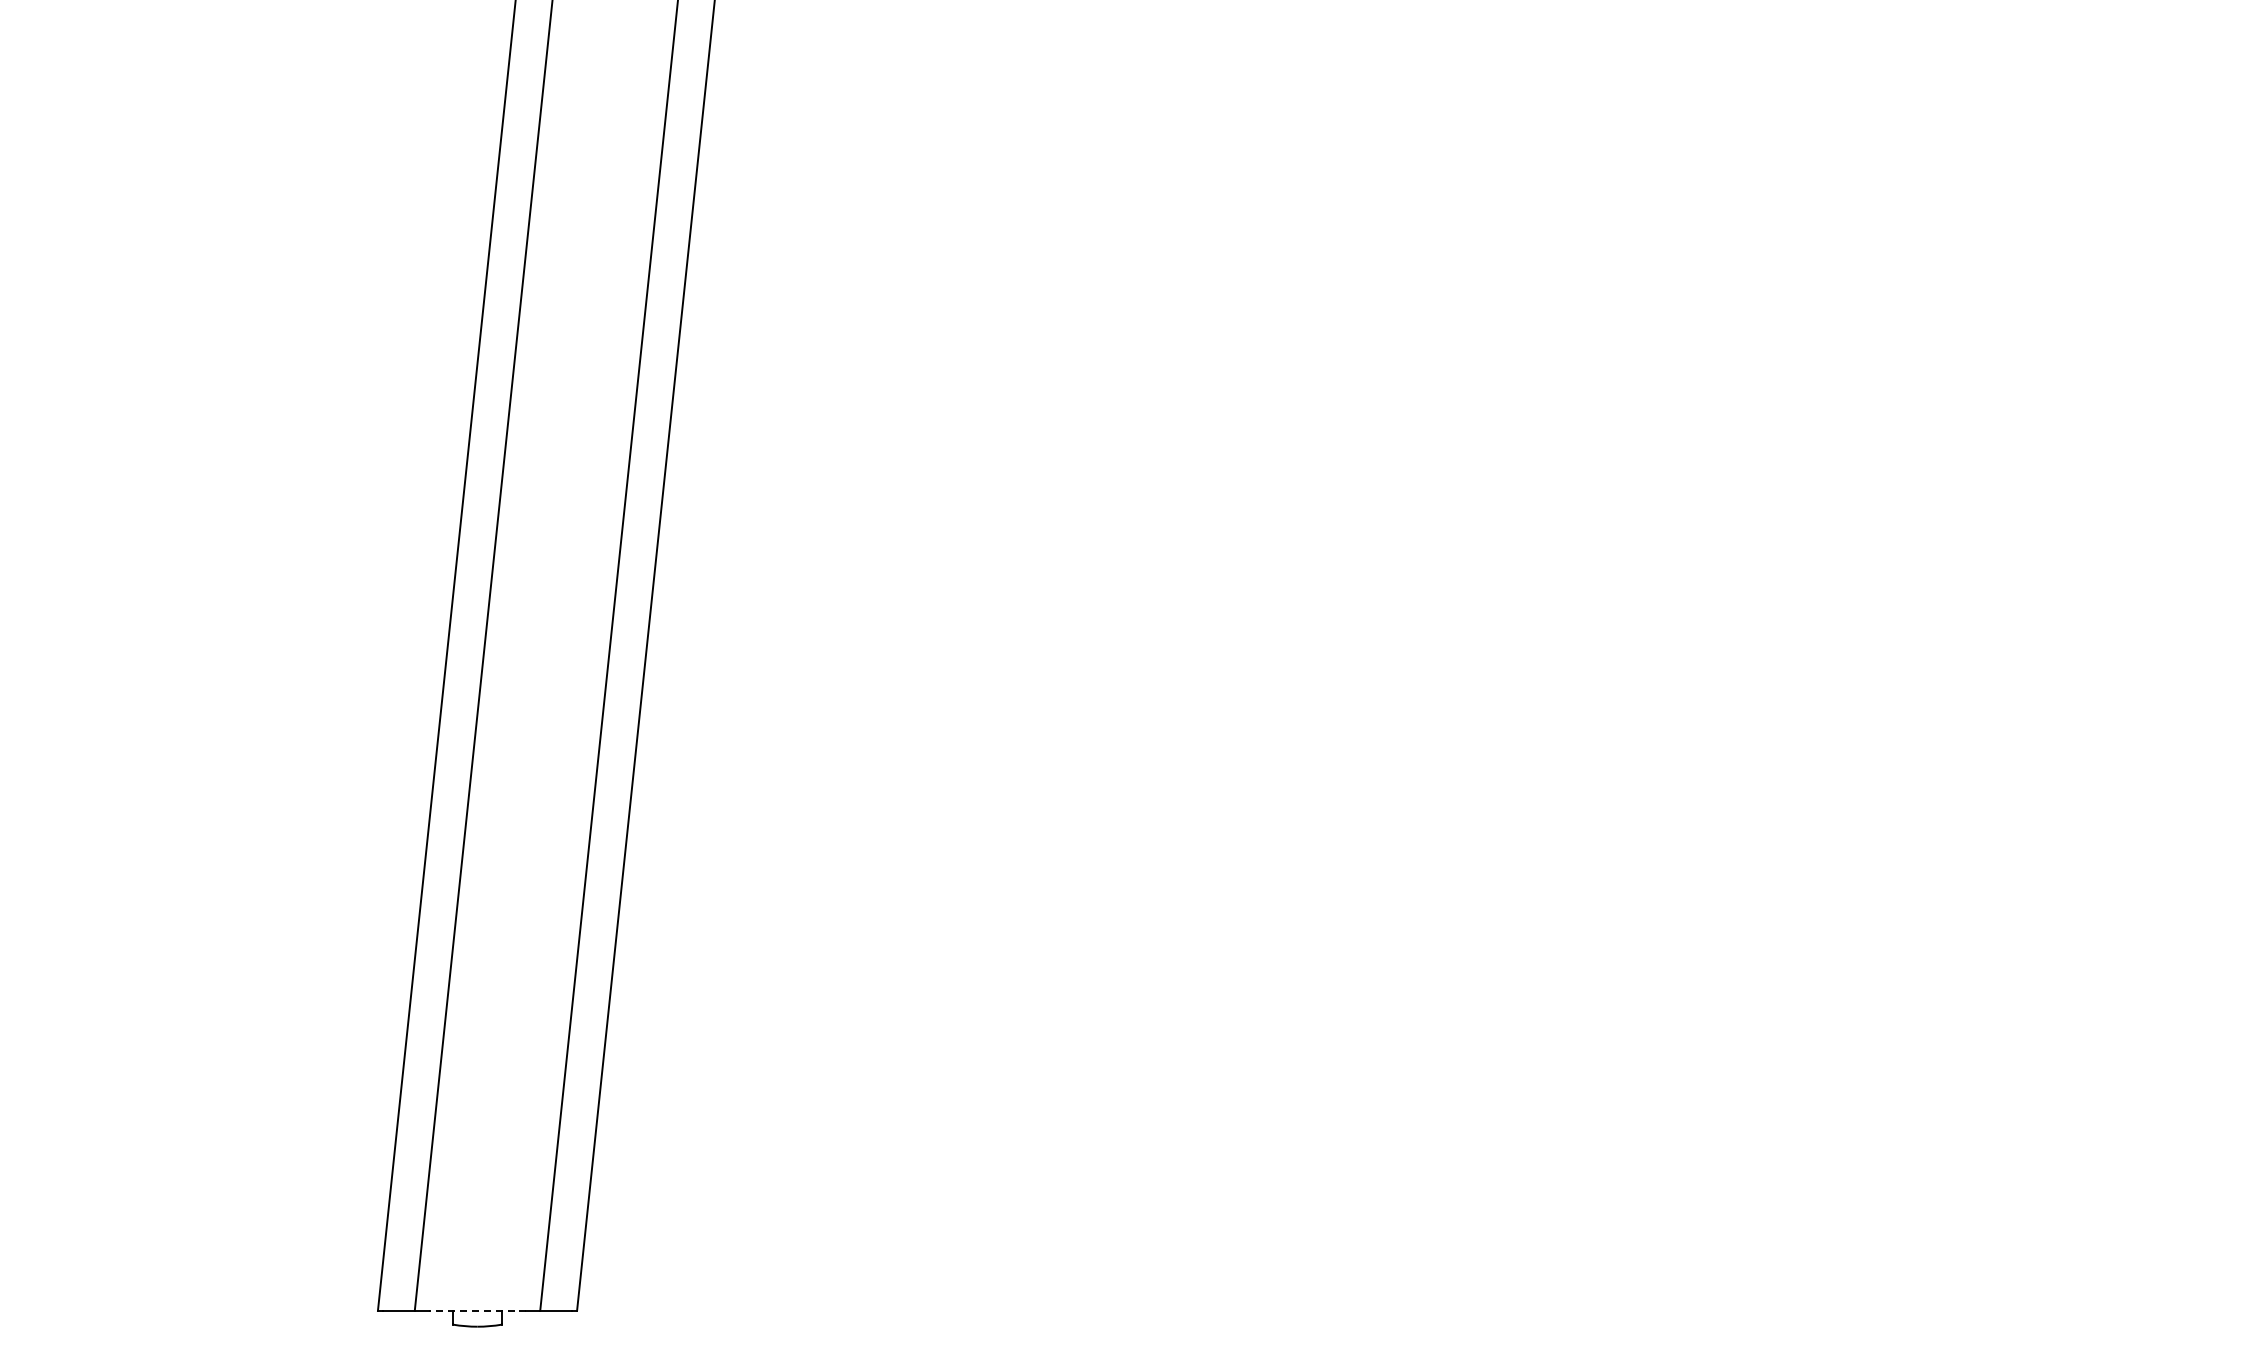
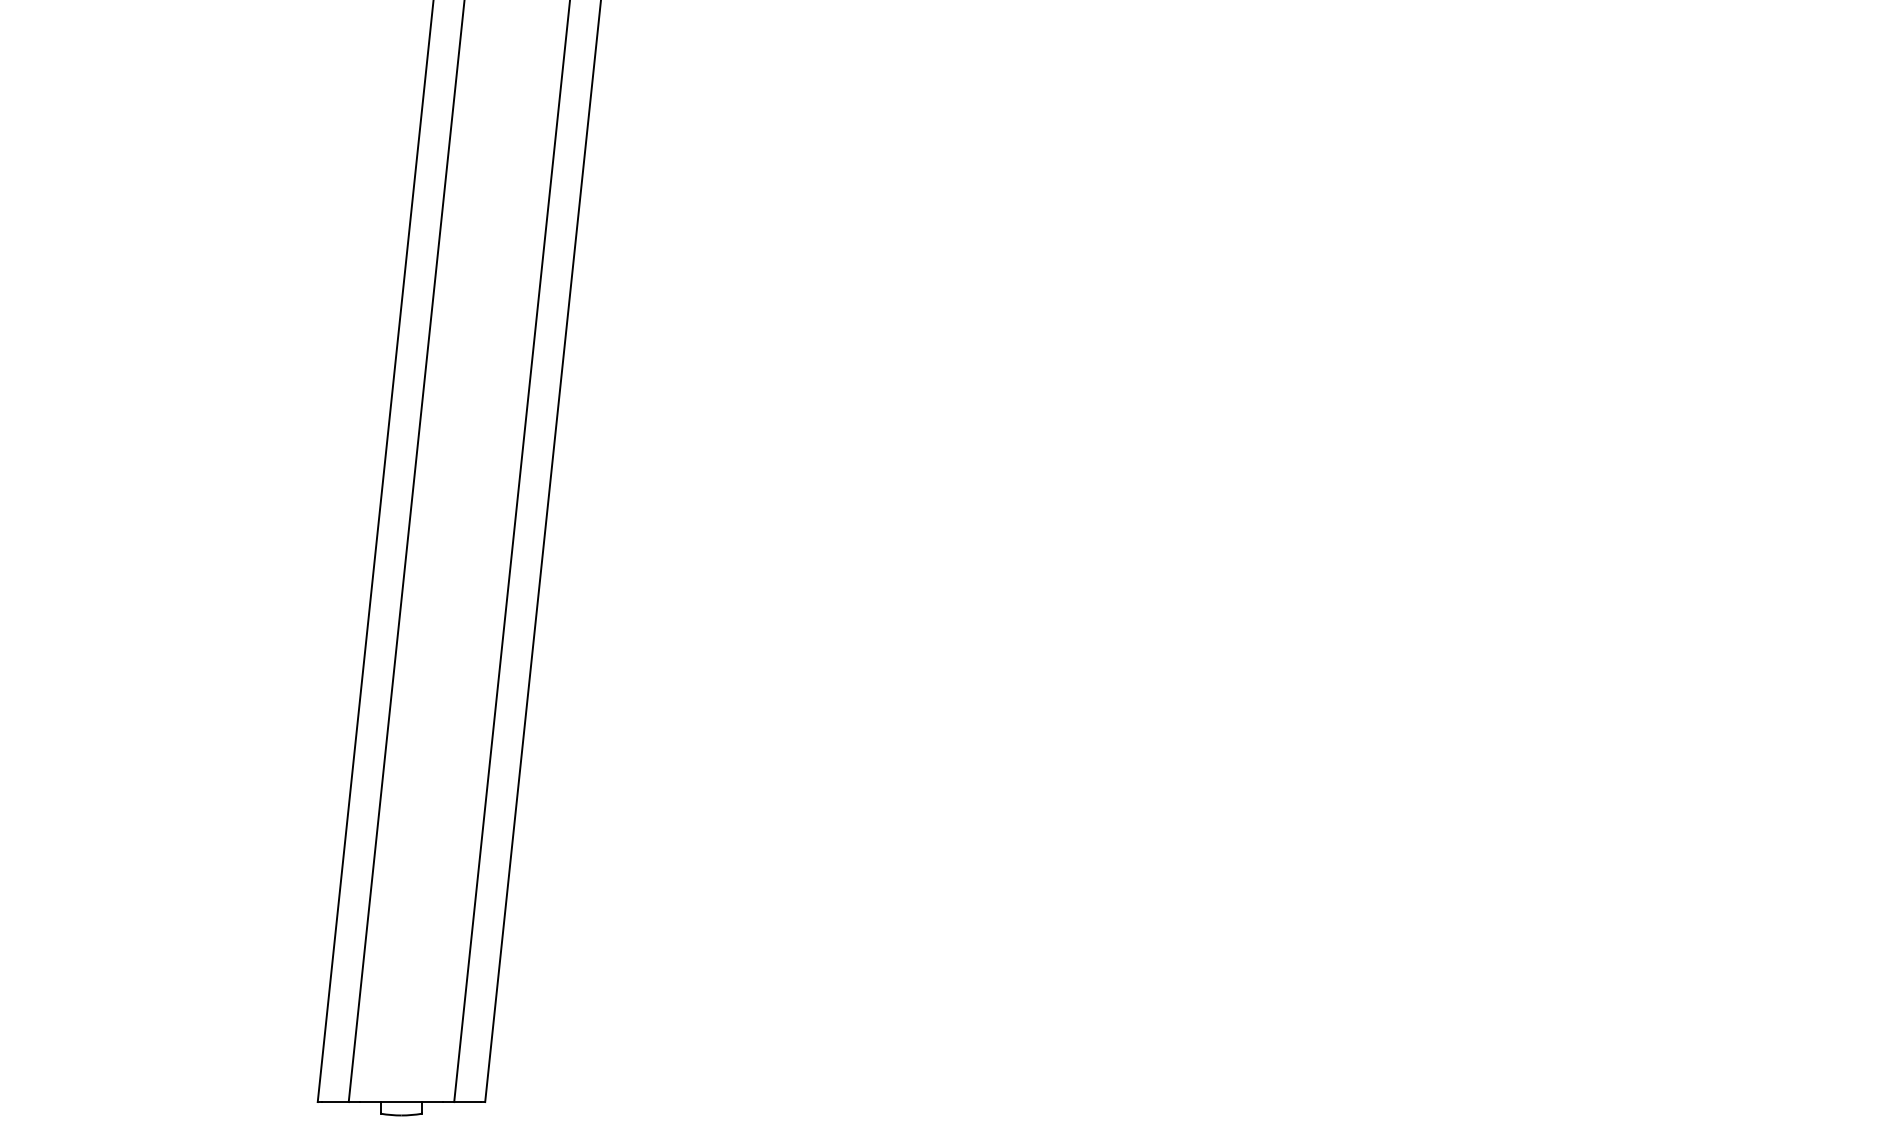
line: (477, 1310) -> (401, 1101), dashed -> solid

